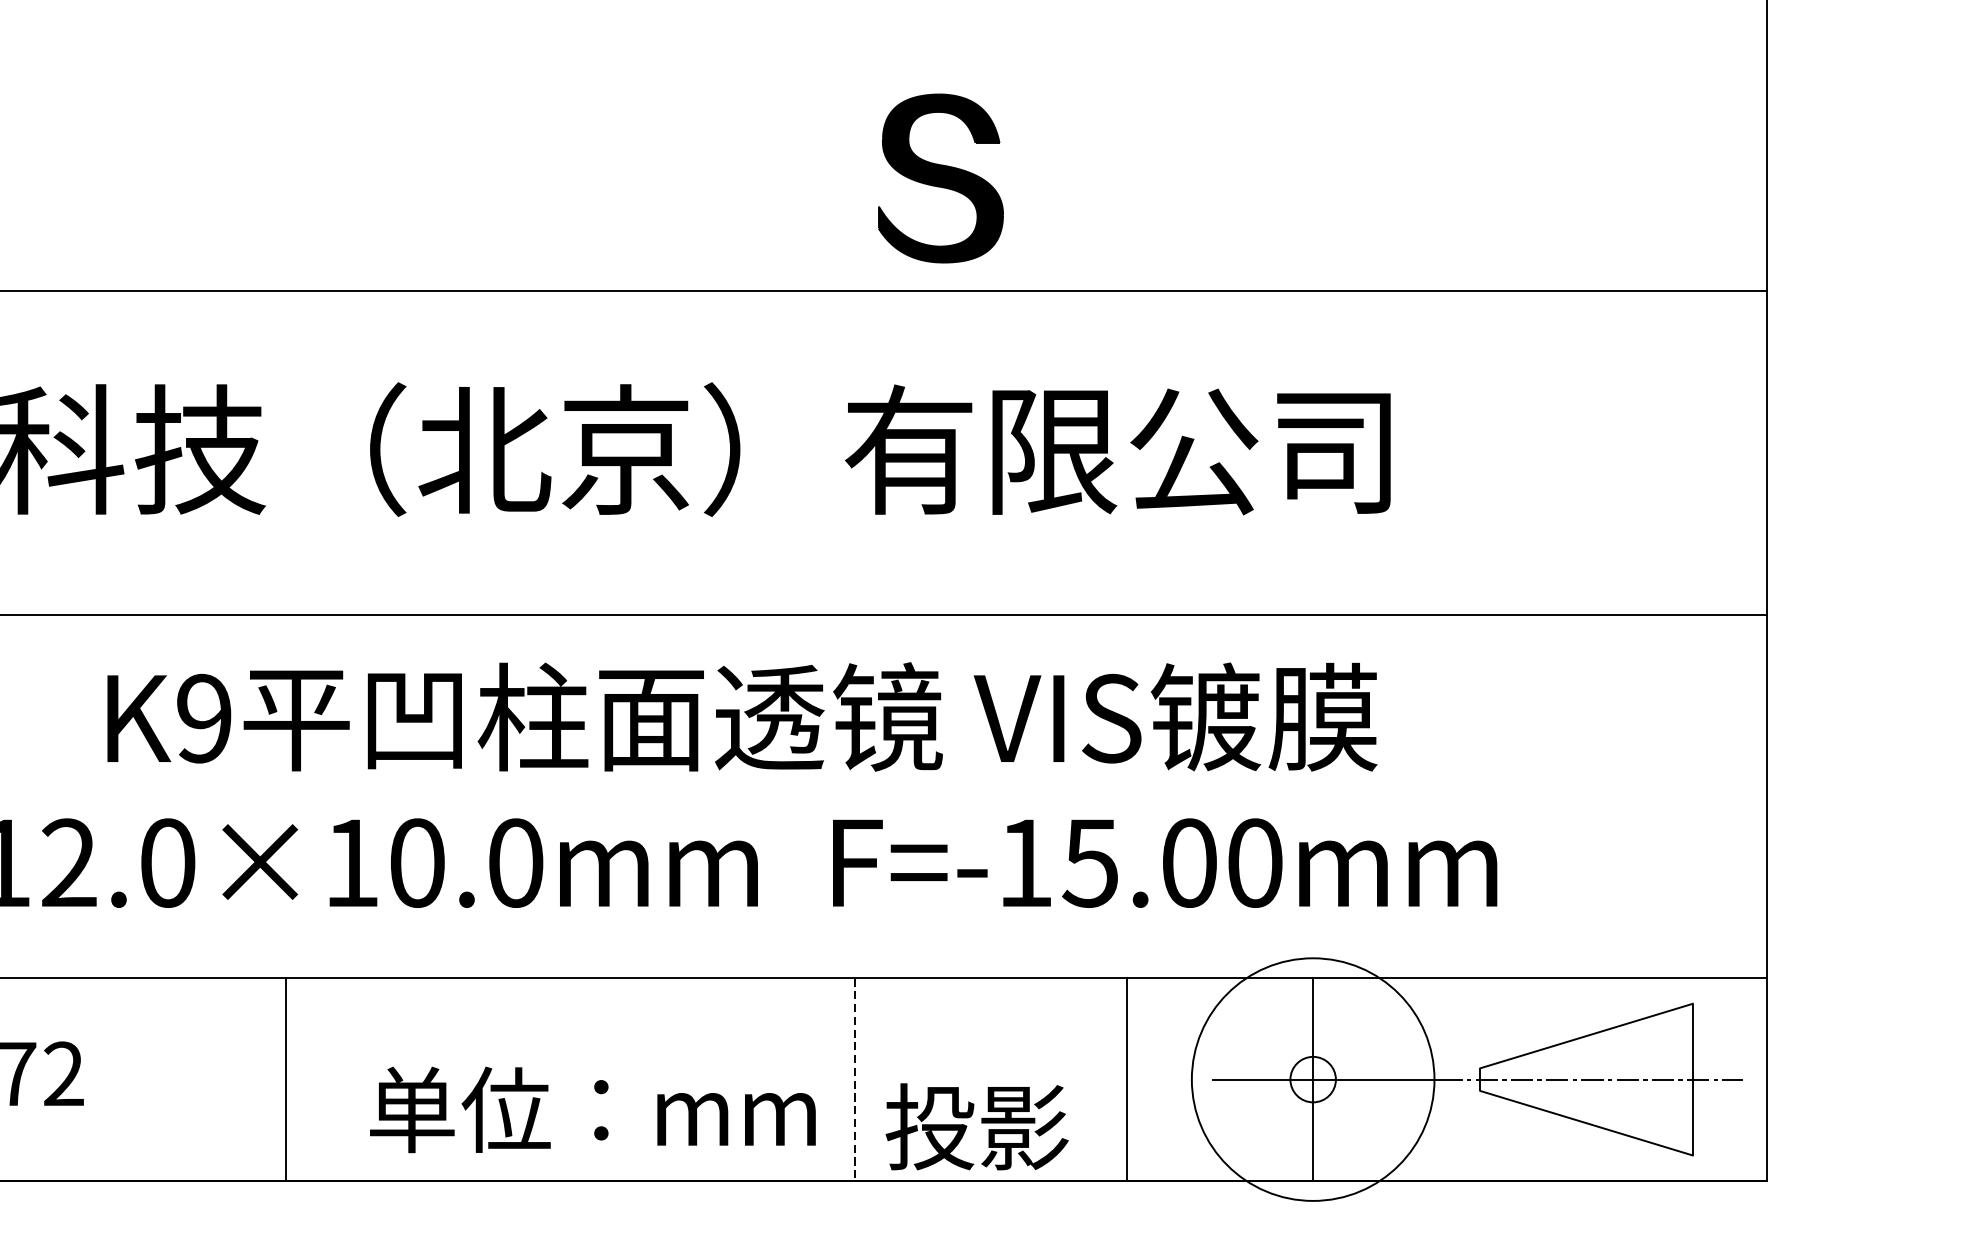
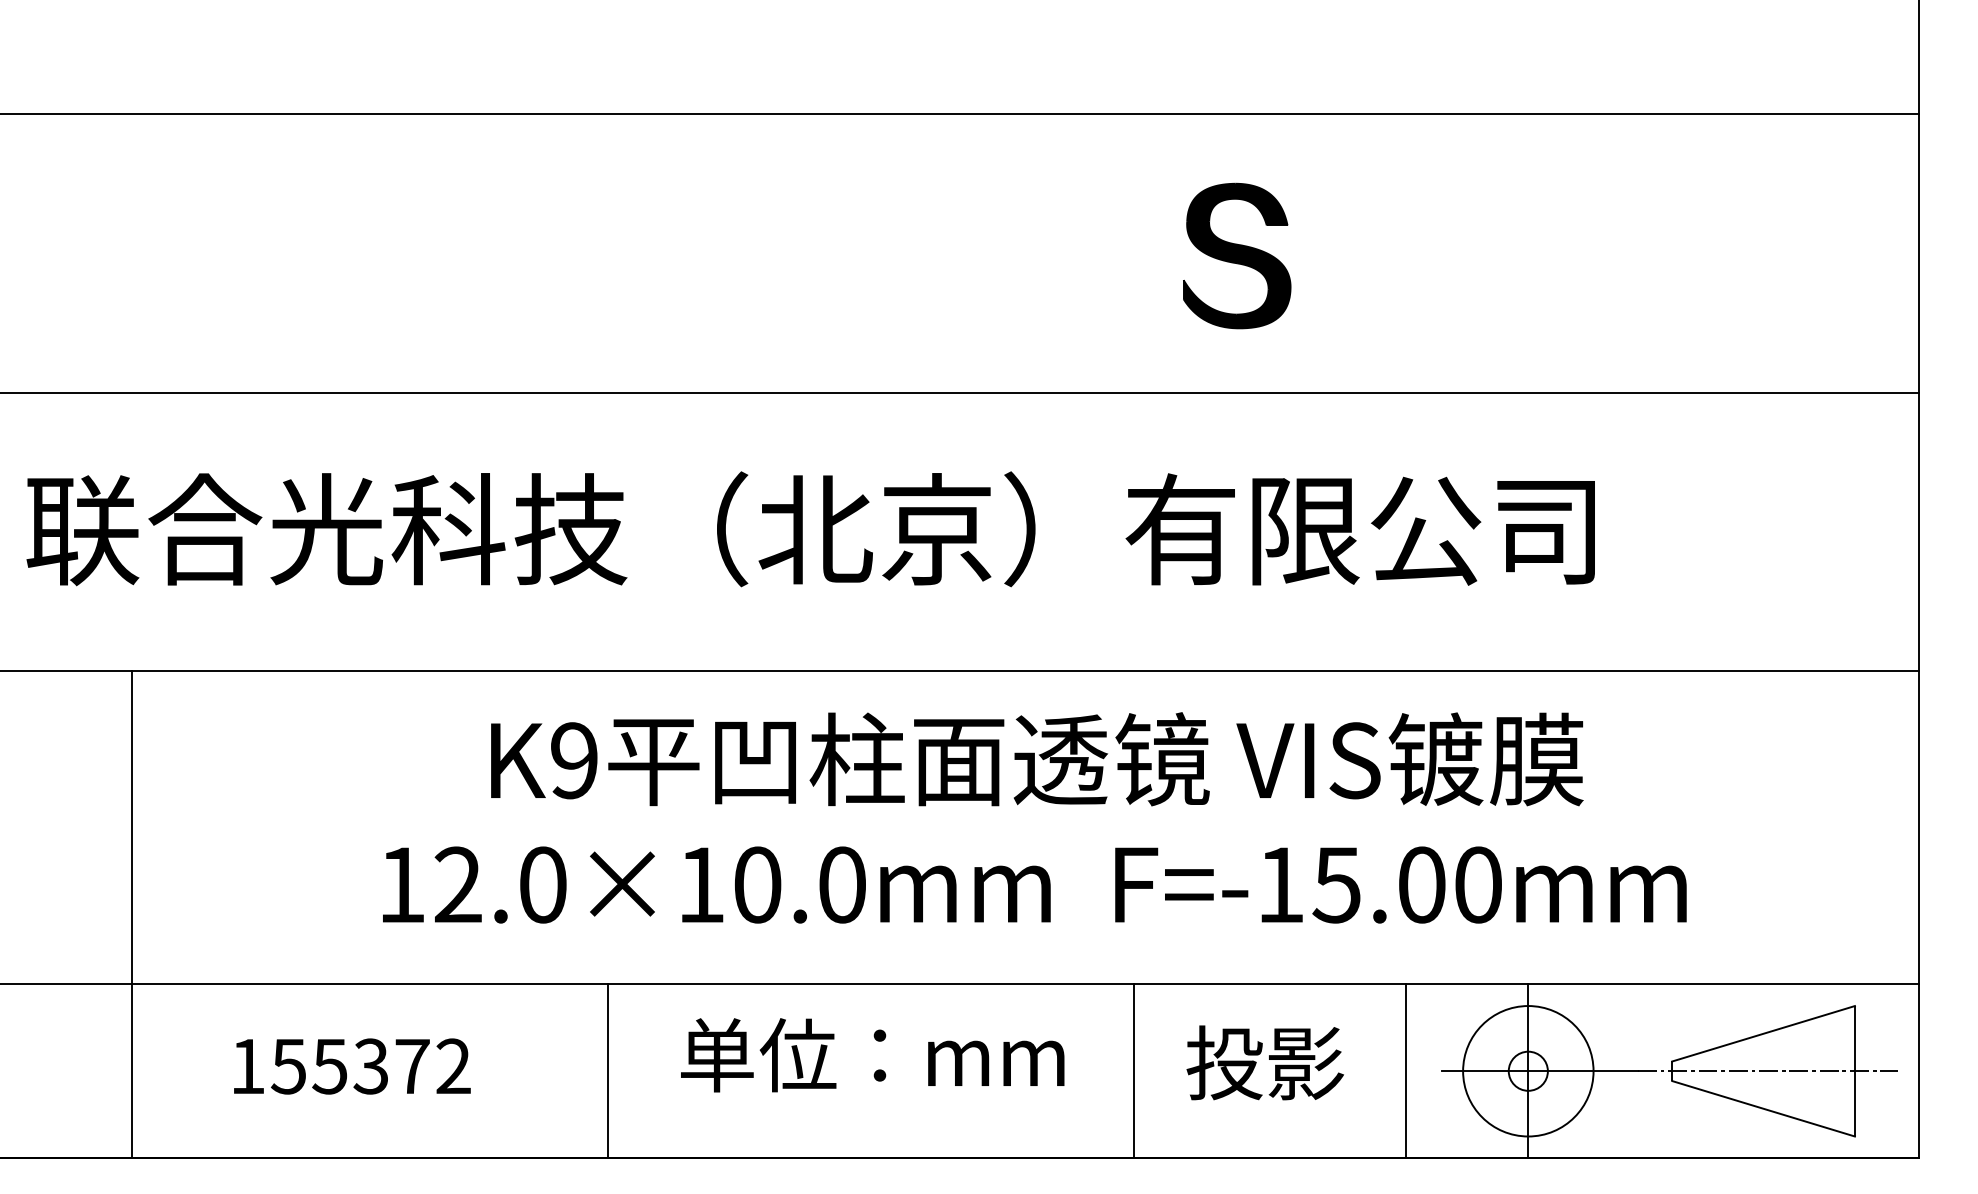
part: (941, 177) -> (1237, 255), moved
line: (285, 1079) -> (607, 1071), moved
line: (854, 1079) -> (1133, 1071), dashed -> solid
line: (1127, 1079) -> (1406, 1071), moved
circle: (1313, 1079) -> (1528, 1071), size x0.62
text: (592, 1110) -> (872, 1055), moved
text: (976, 1126) -> (1264, 1062), moved

